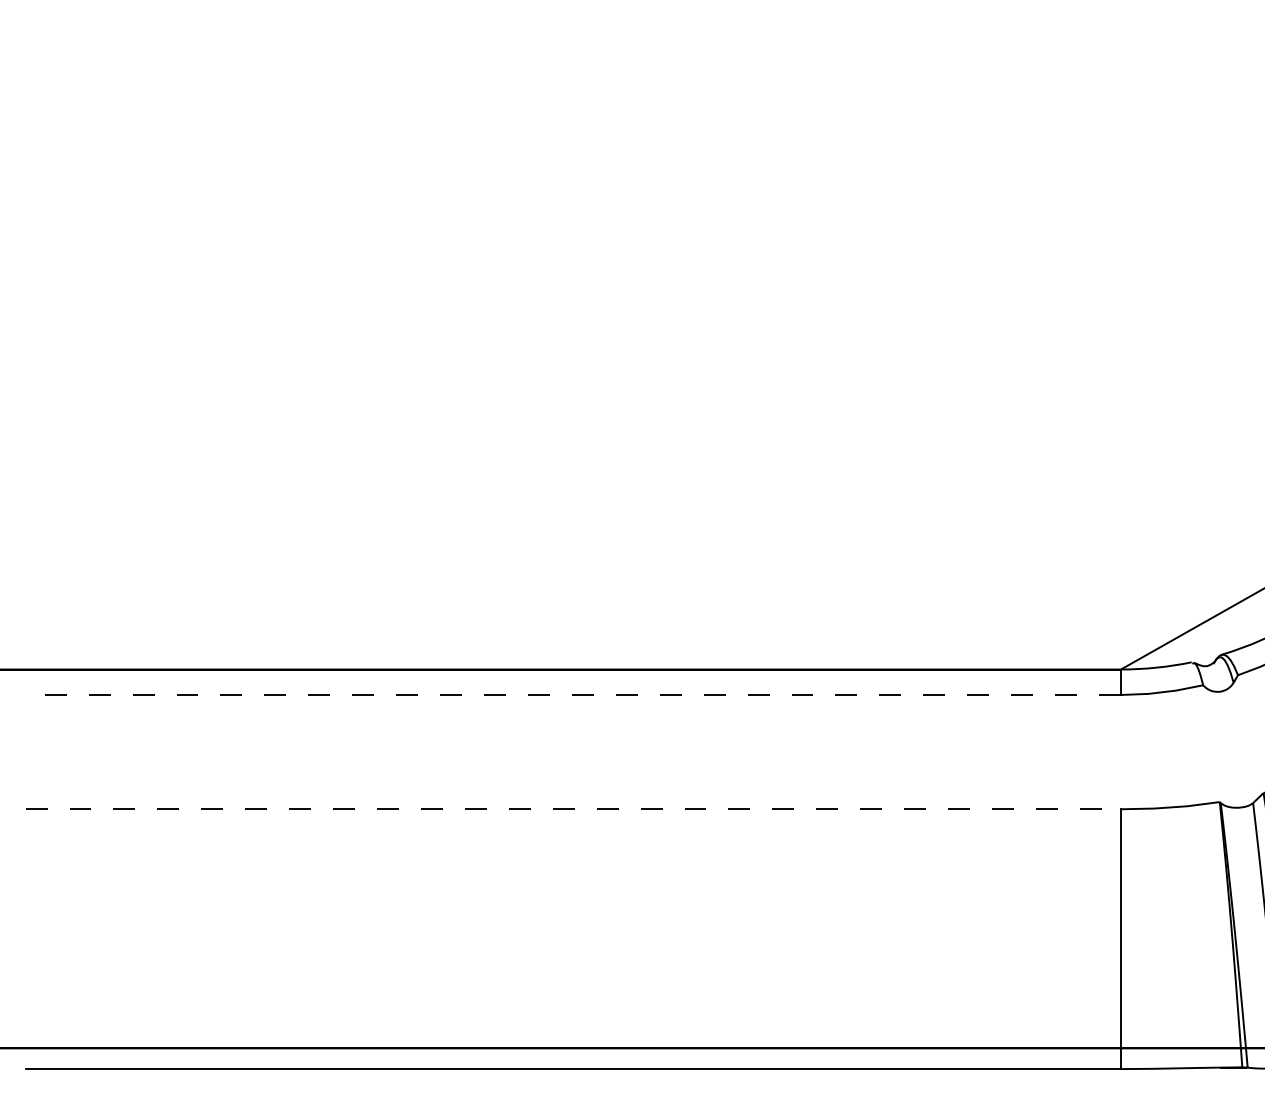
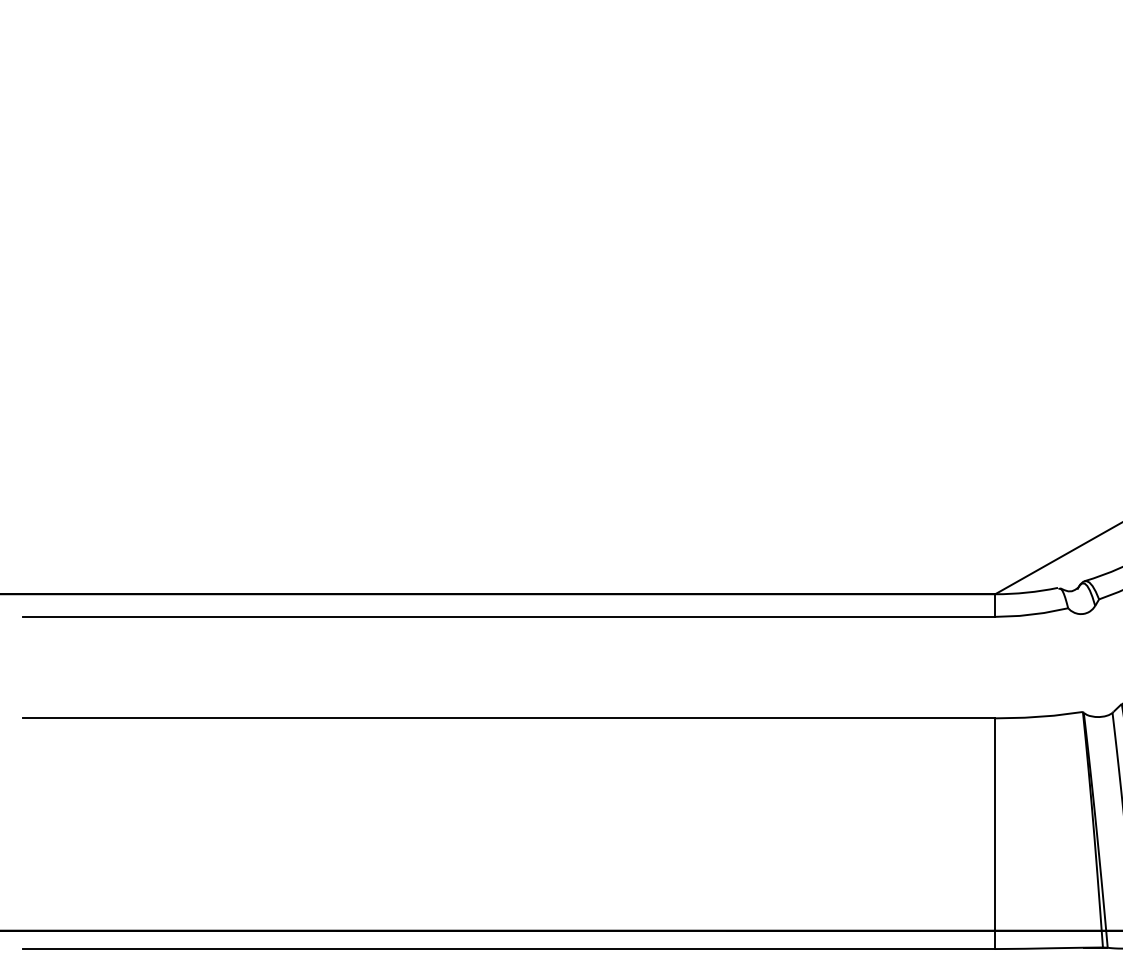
line: (572, 694) -> (508, 616), dashed -> solid
line: (573, 809) -> (509, 718), dashed -> solid

